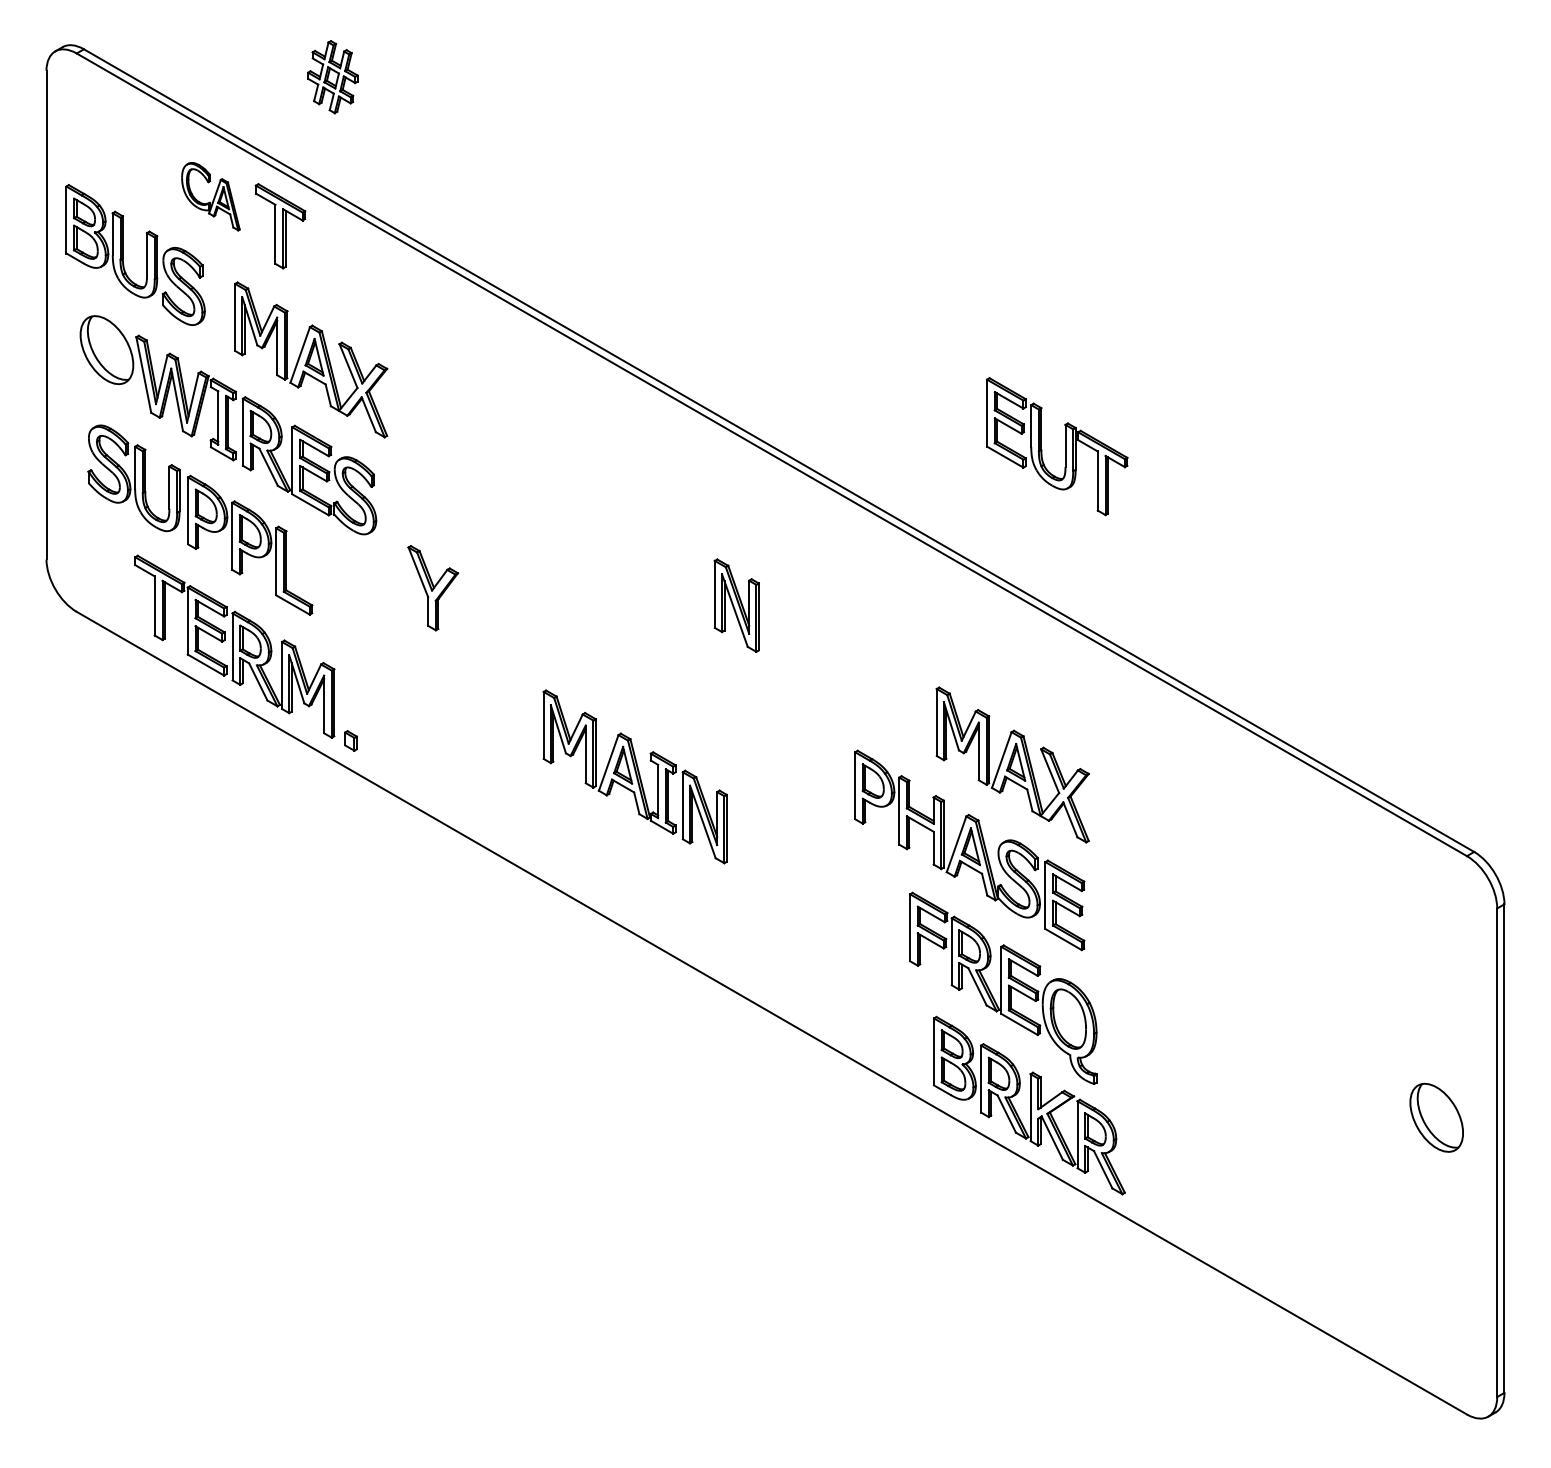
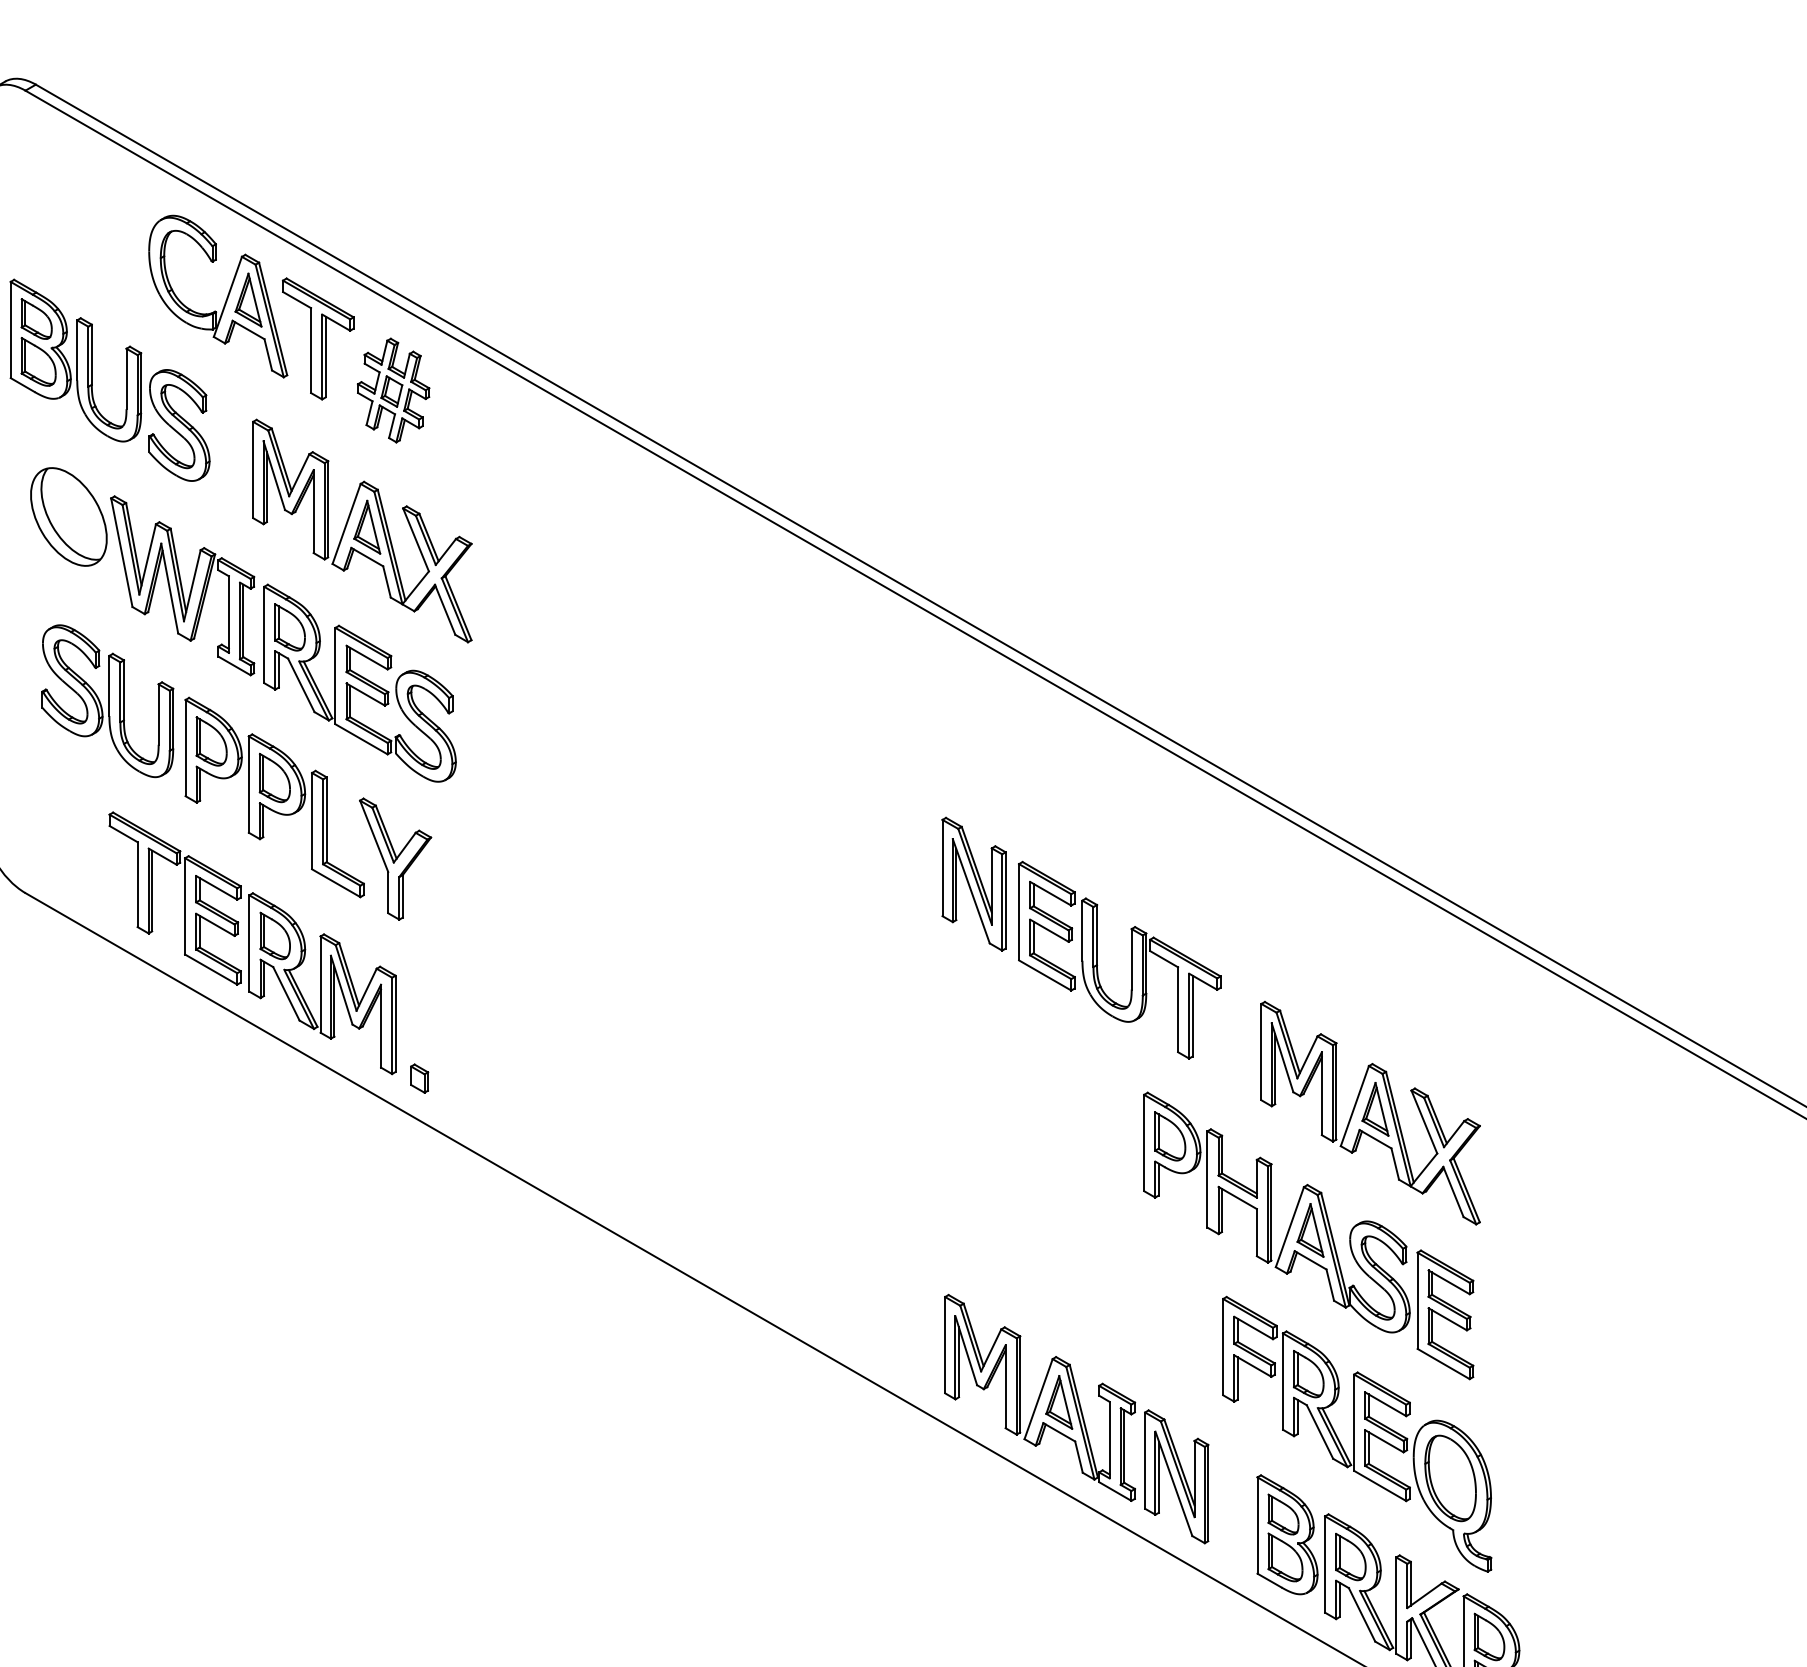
part: (332, 77) -> (393, 391), moved
part: (210, 196) -> (217, 296), size x1.67
part: (1065, 446) -> (1131, 960), moved
part: (433, 588) -> (395, 859), moved
part: (634, 776) -> (1075, 1418), moved

